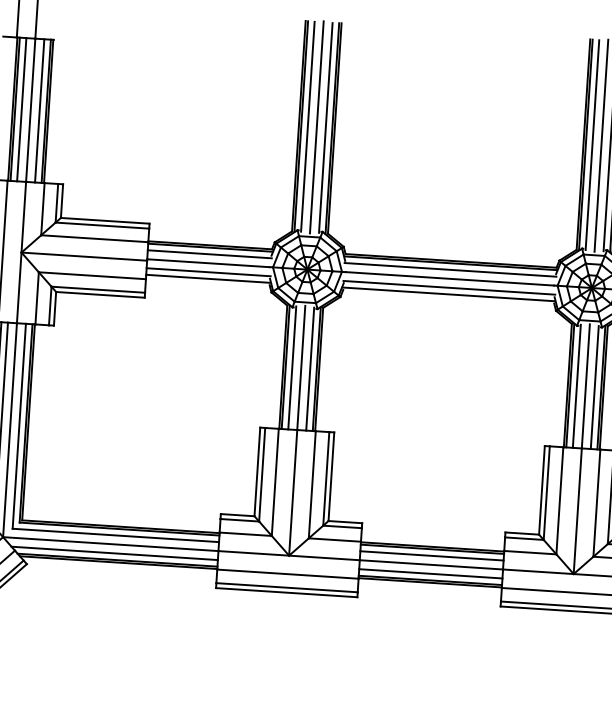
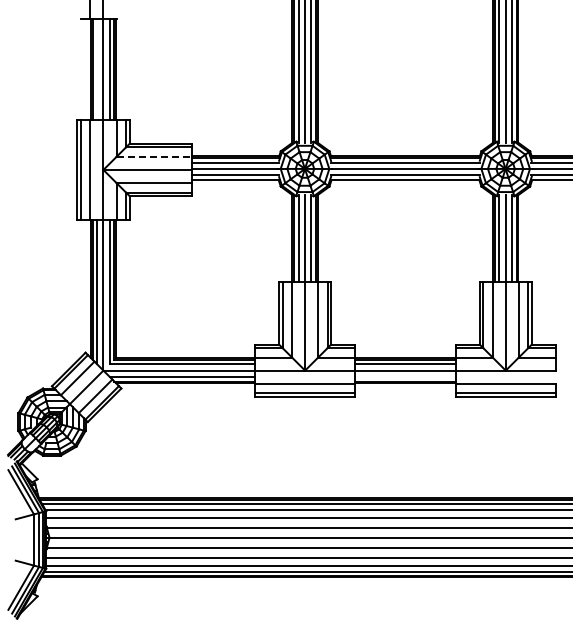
line: (22, 109) -> (97, 69), removed
line: (95, 238) -> (154, 156), solid -> dashed
line: (429, 573) -> (404, 376), removed

